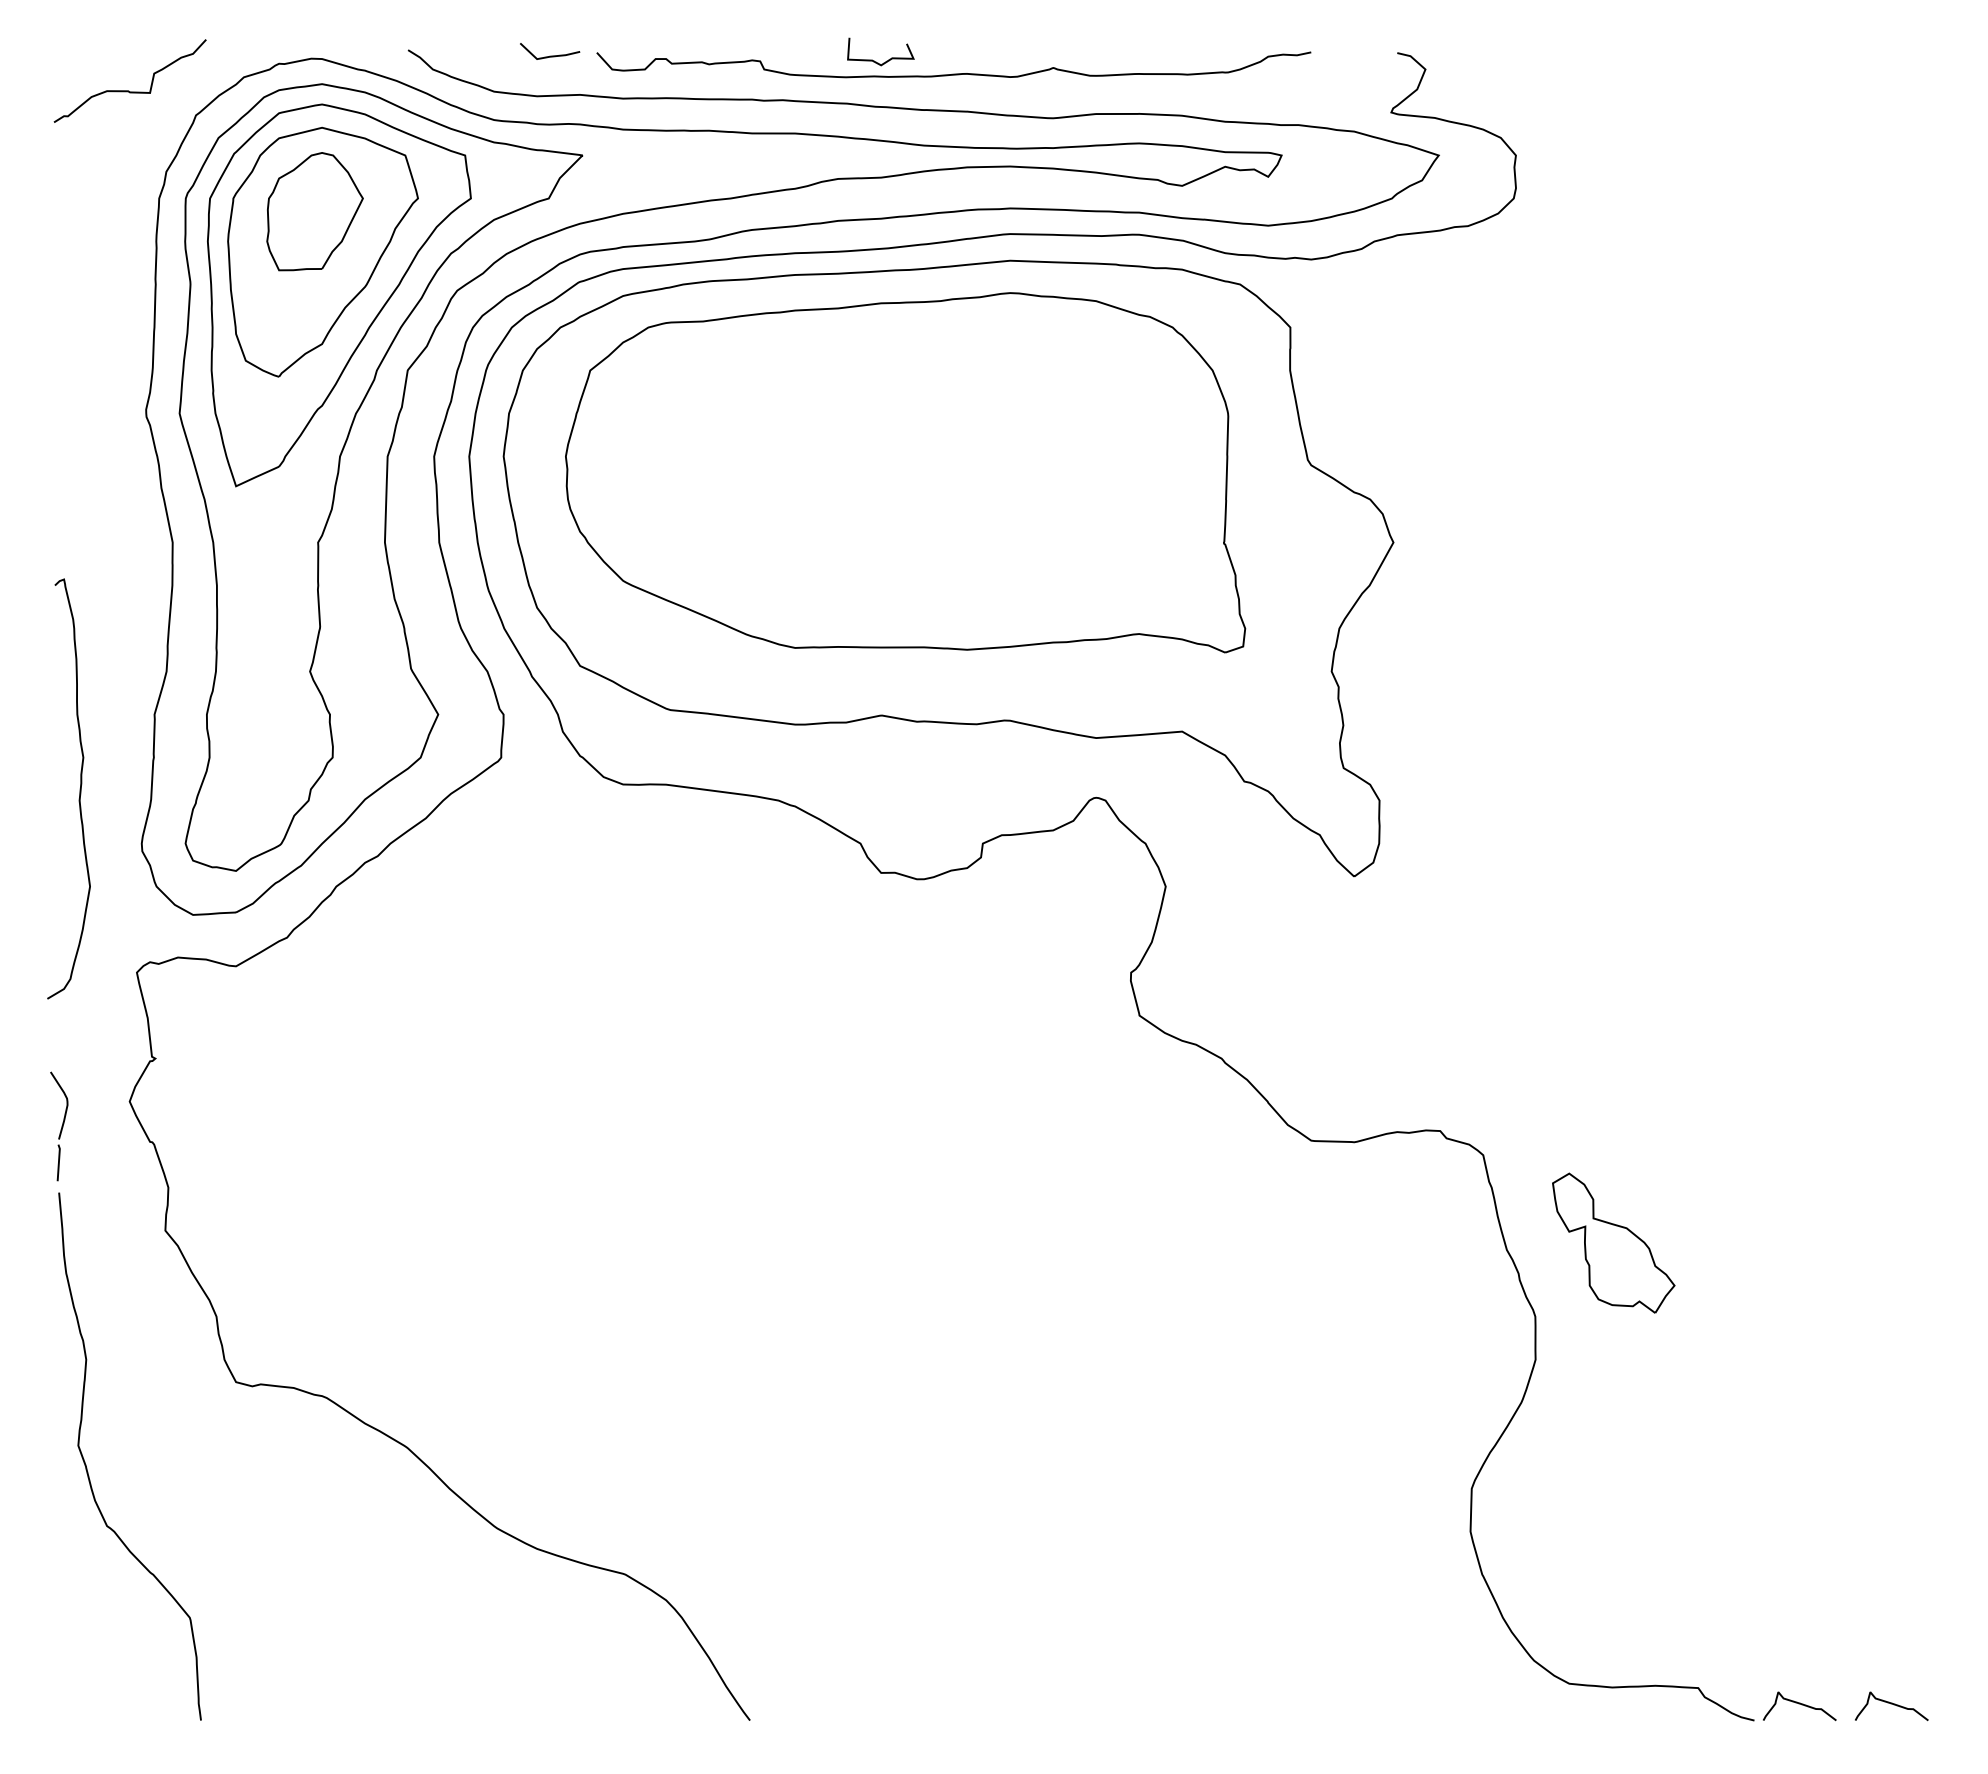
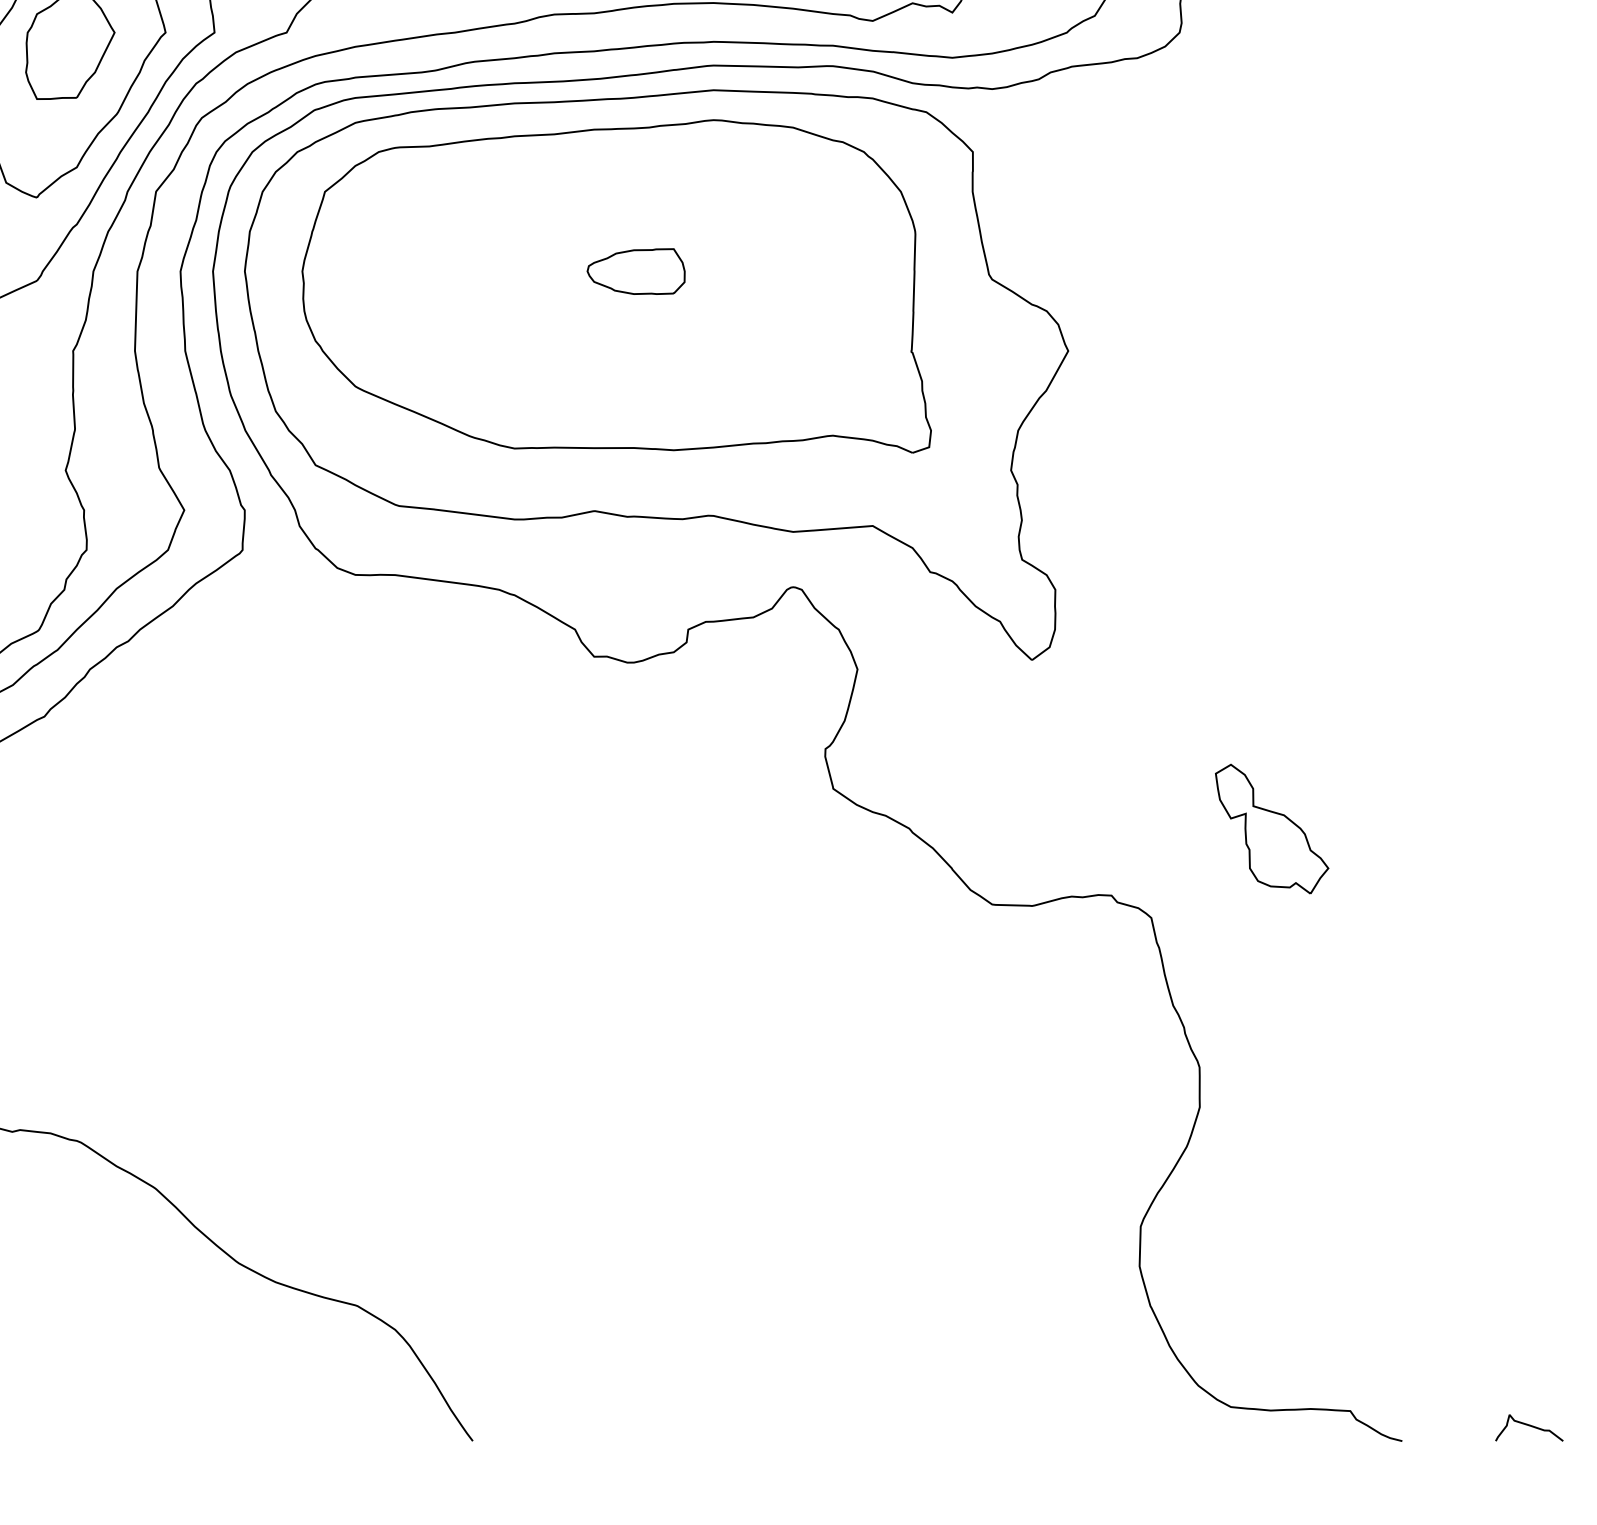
part: (926, 456) -> (636, 271), added
part: (1613, 1242) -> (1271, 828), moved
curve: (1799, 1704) -> (1444, 1426), removed

